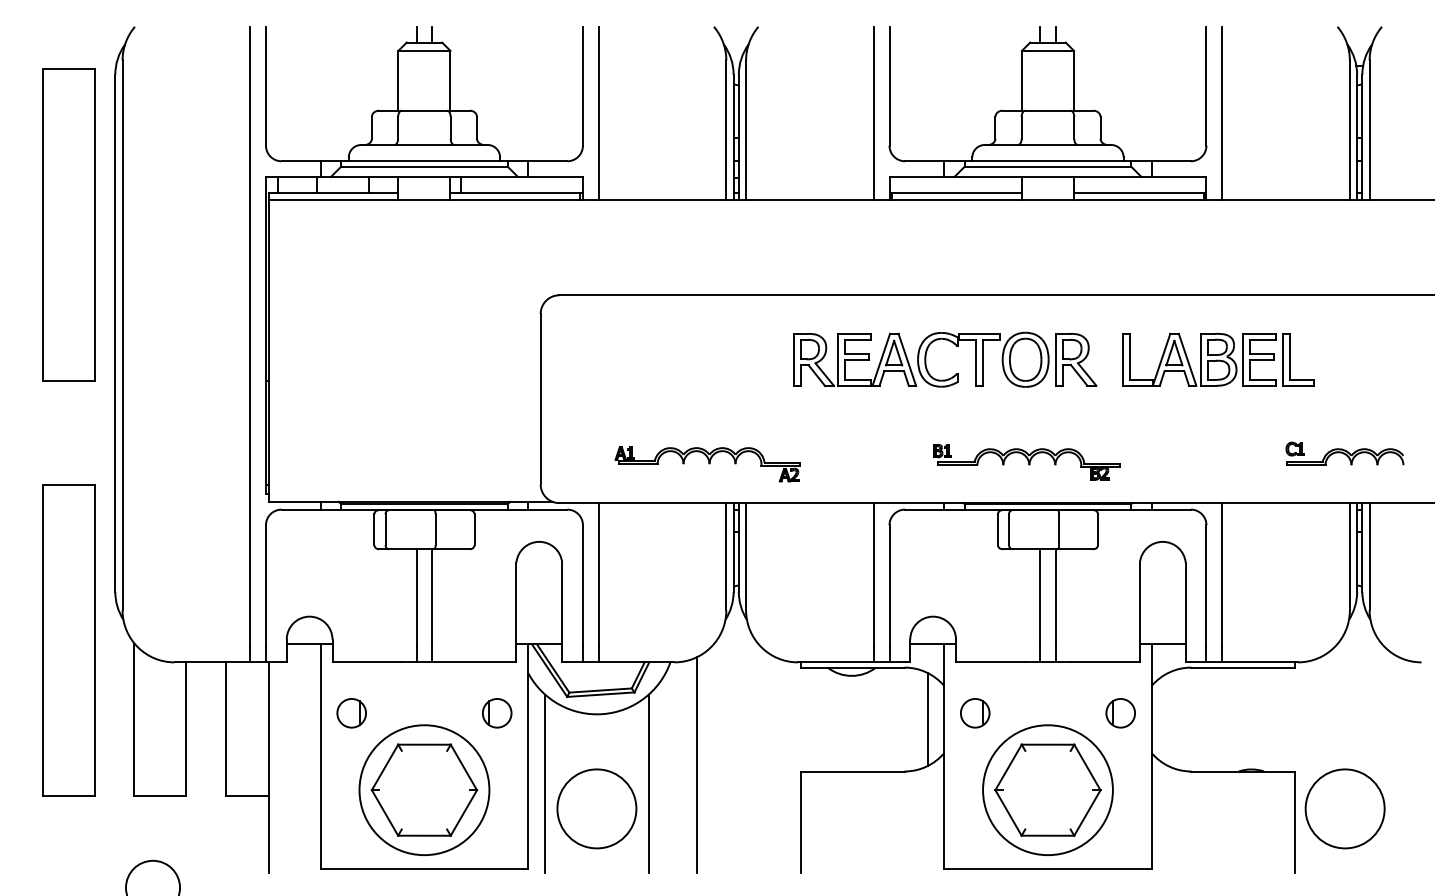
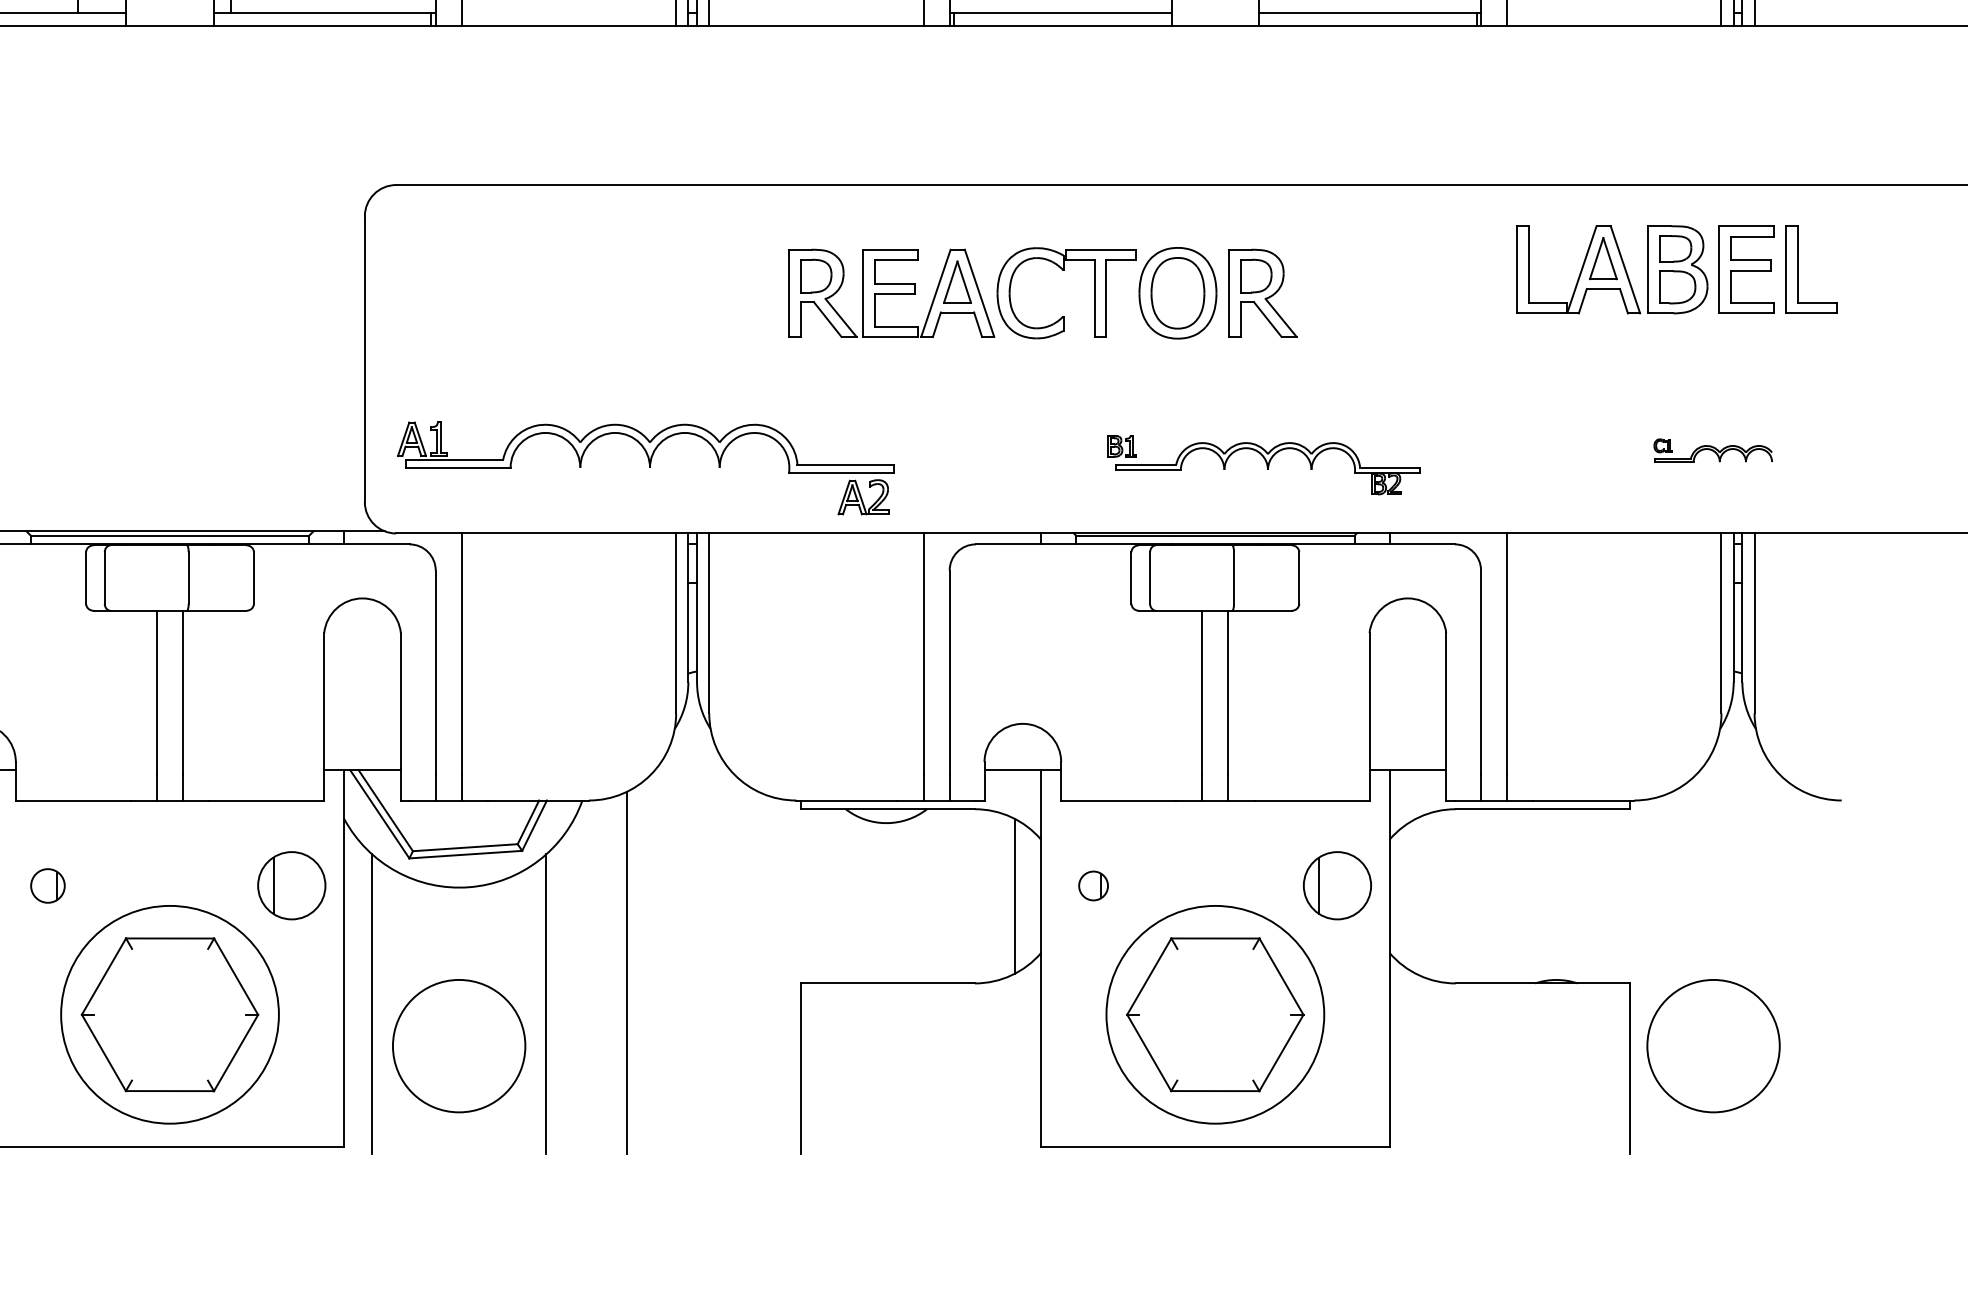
part: (1218, 359) -> (1677, 269), moved
part: (1344, 453) -> (1712, 450), size x0.6
part: (1026, 462) -> (1263, 465), moved
part: (707, 464) -> (644, 468), size x1.6
part: (351, 713) -> (47, 886), size x0.7
part: (497, 713) -> (292, 886), size x1.4
part: (975, 713) -> (1093, 886), size x0.6
part: (1120, 713) -> (1336, 886), size x1.4

